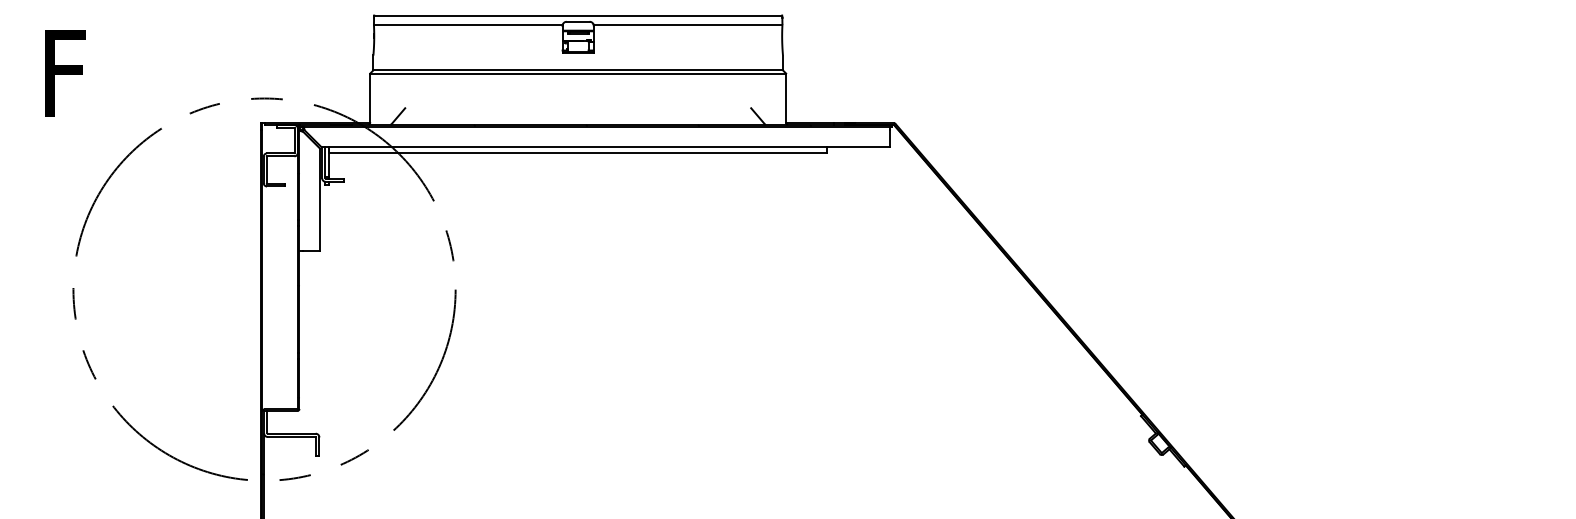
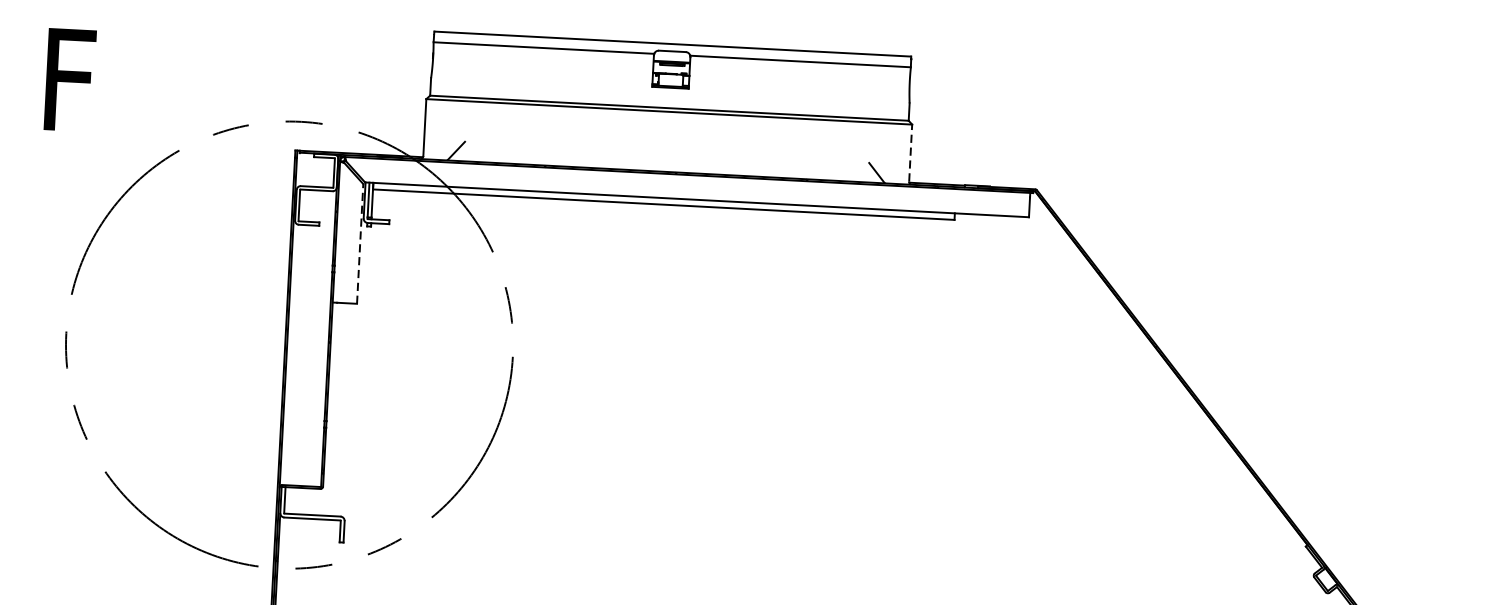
line: (786, 97) -> (911, 152), solid -> dashed
line: (320, 199) -> (360, 243), solid -> dashed

